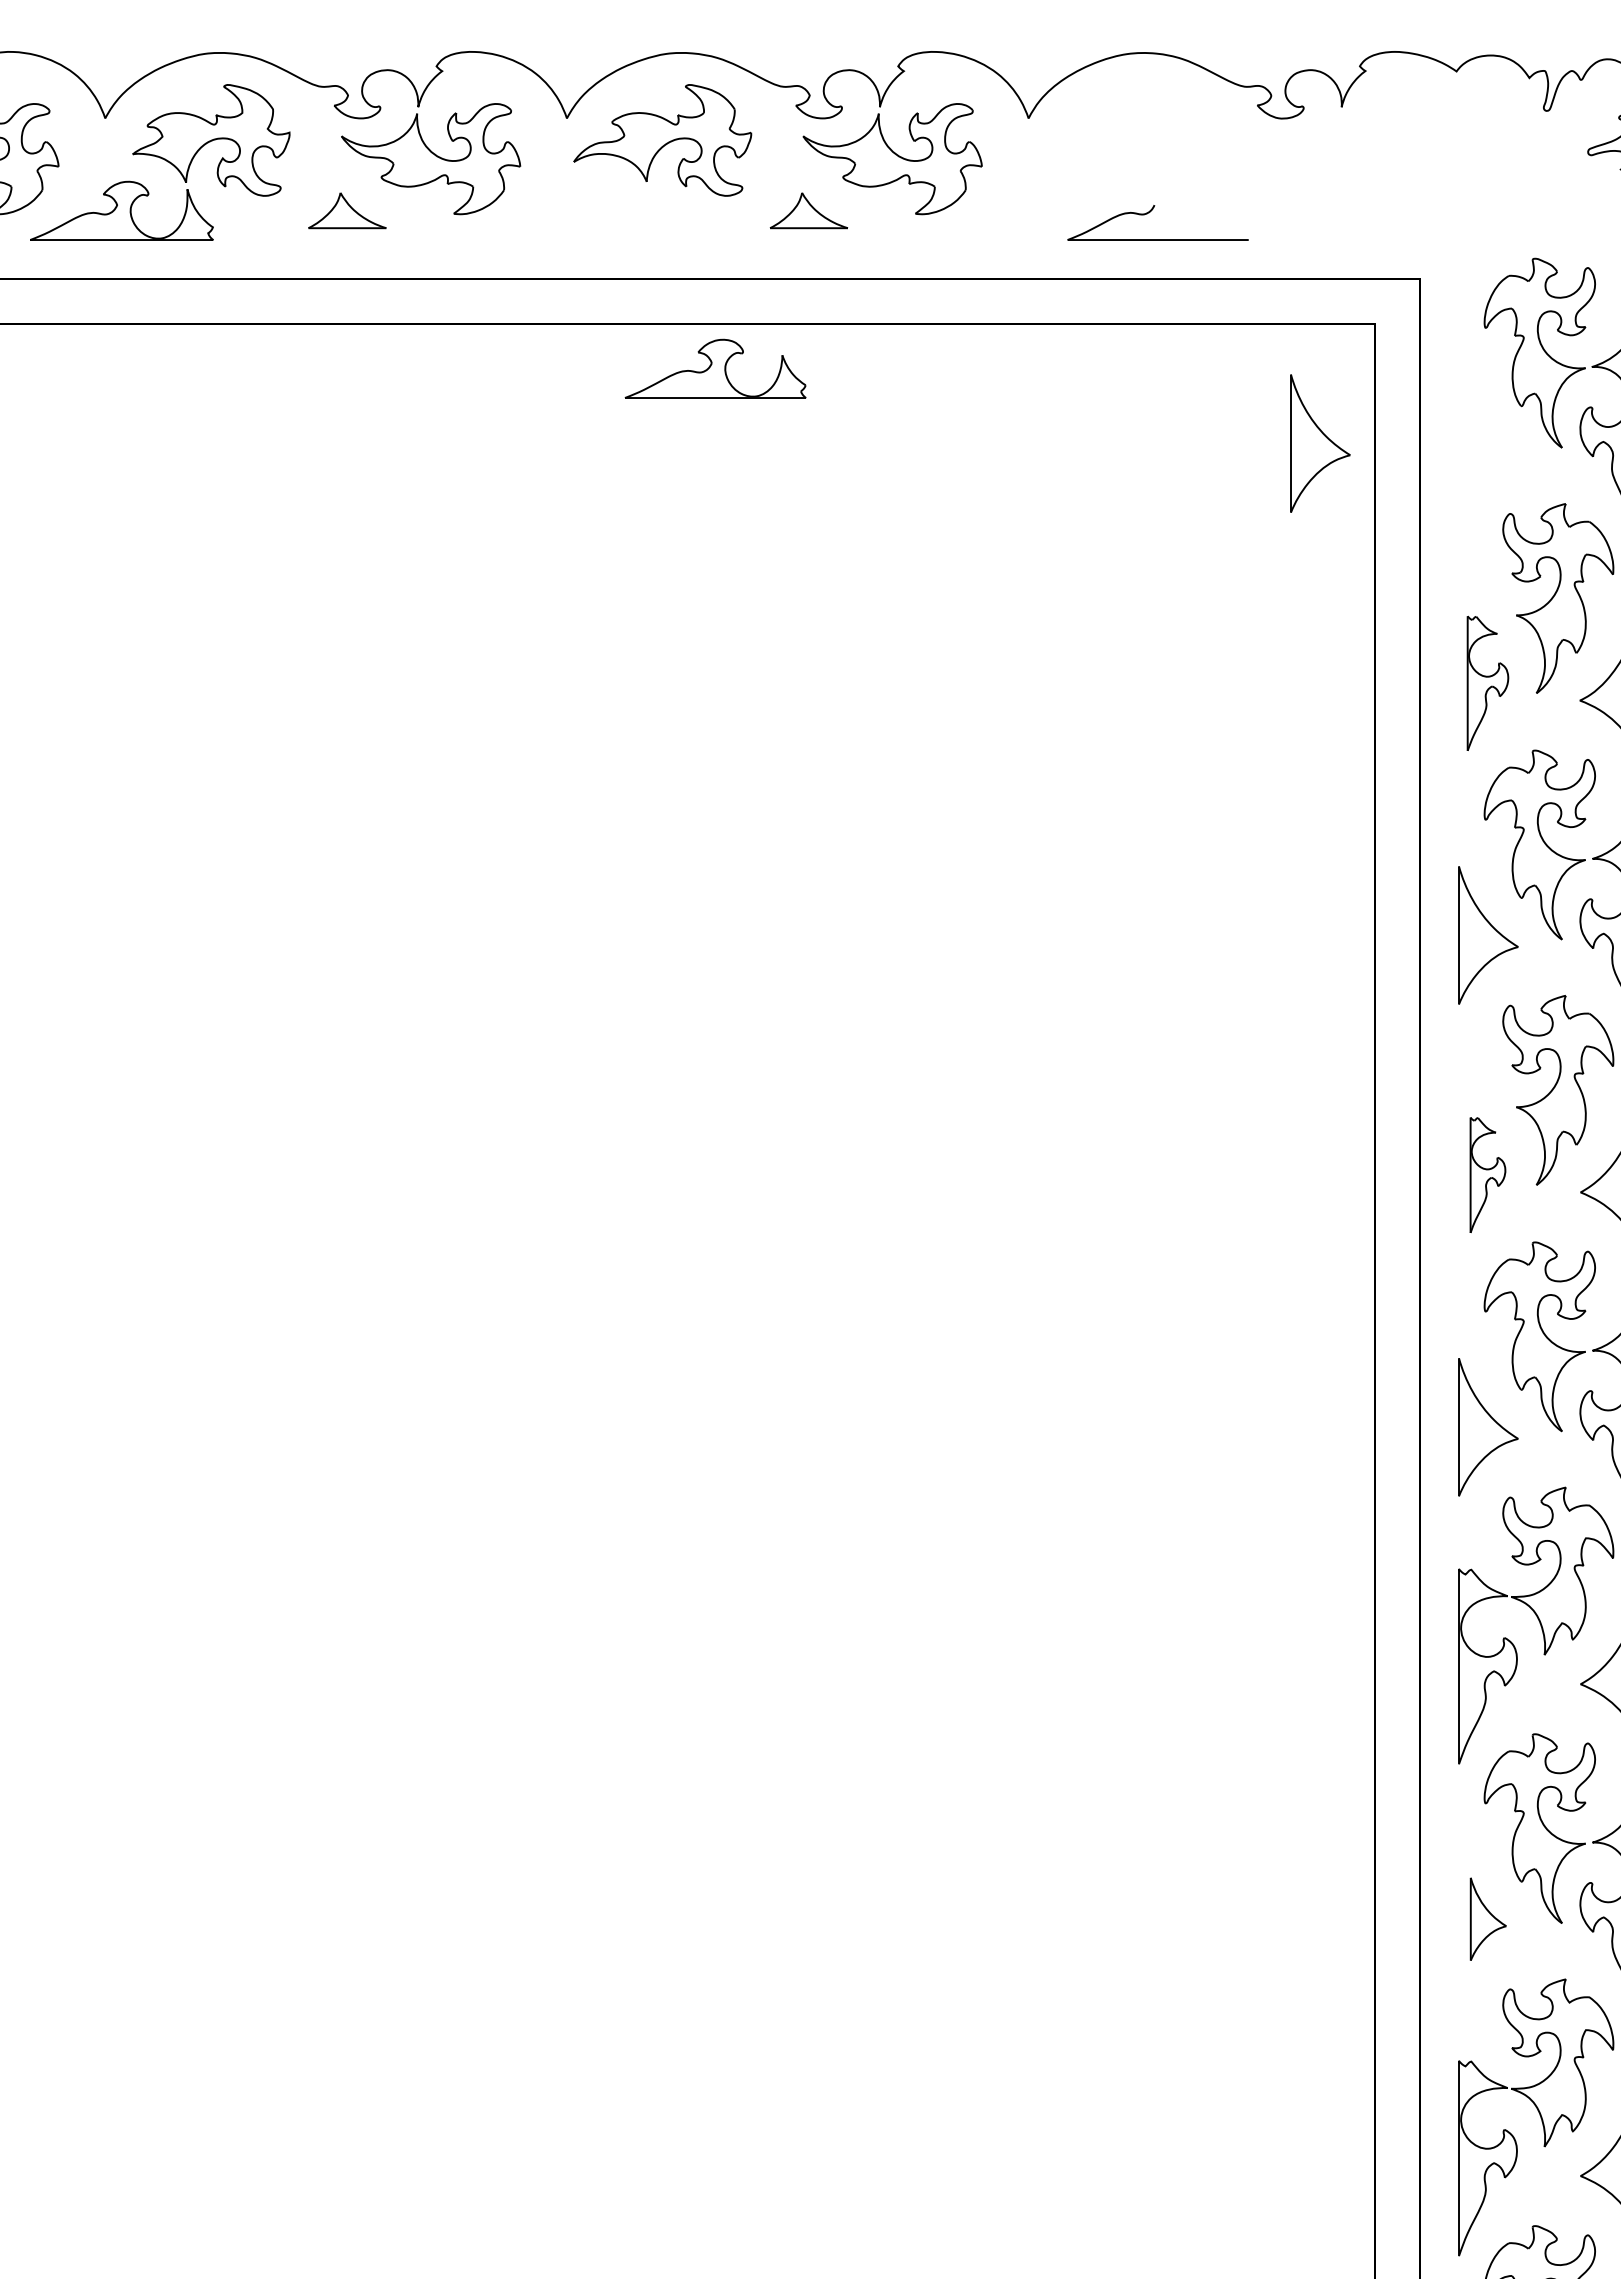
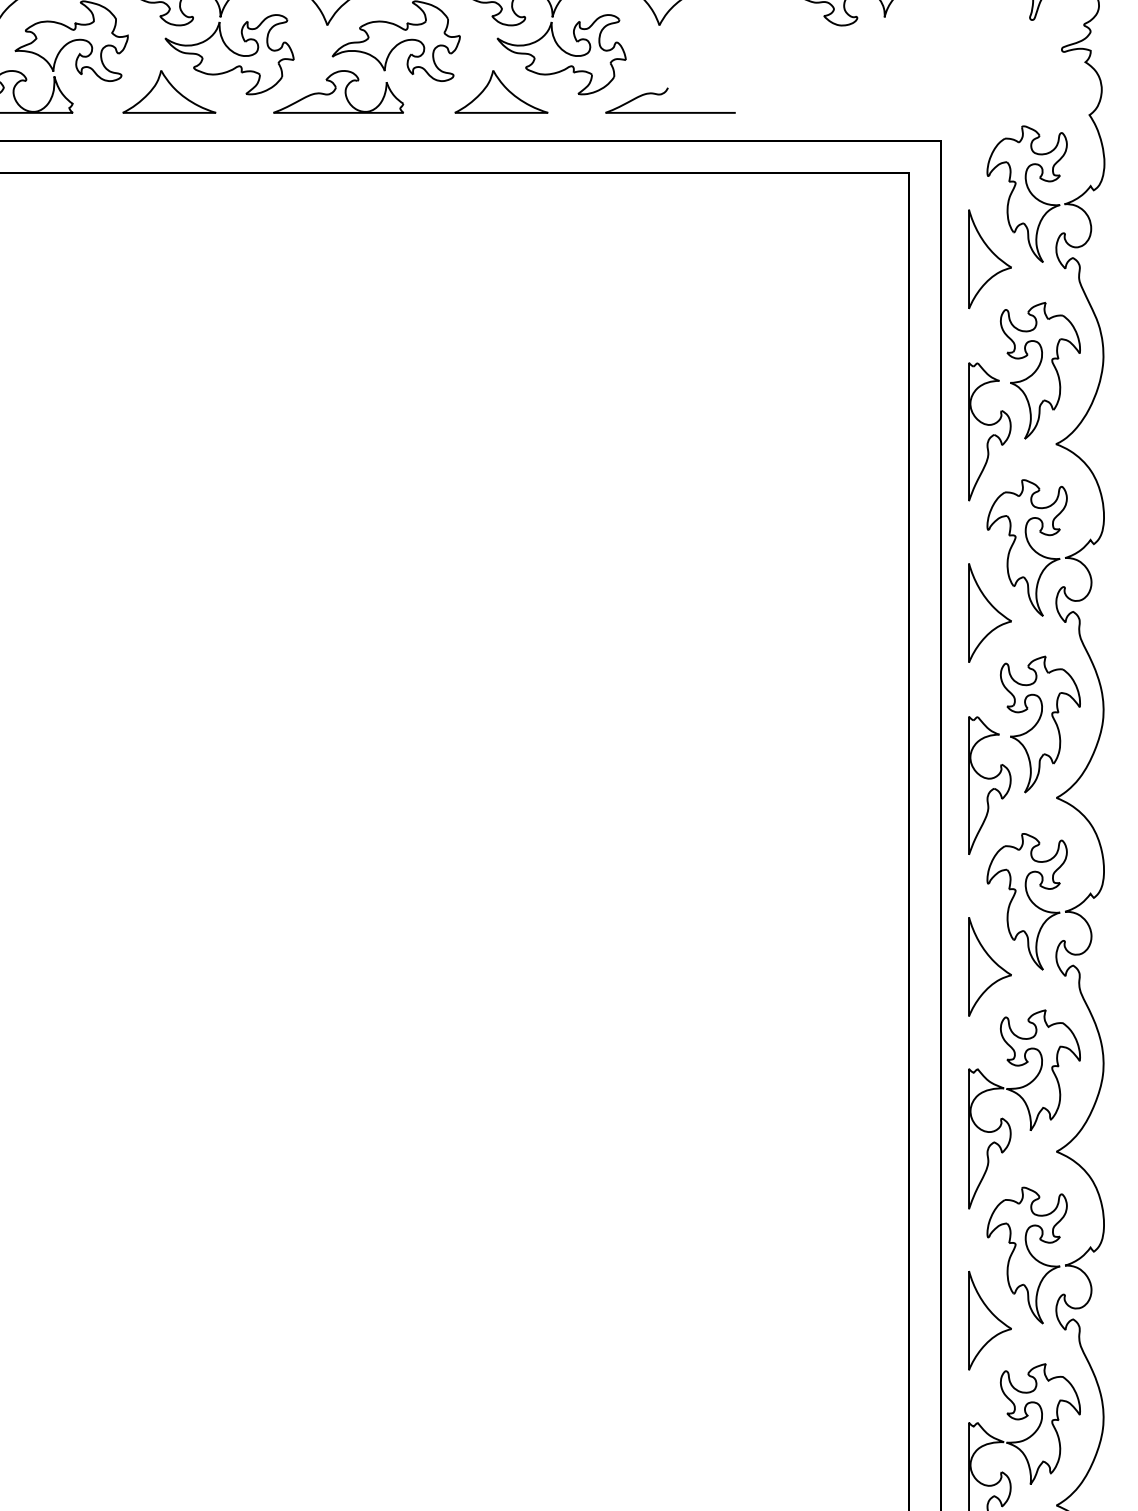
part: (347, 210) -> (169, 91), size x1.67
part: (808, 210) -> (501, 91), size x1.67
part: (1149, 213) -> (664, 93), moved
part: (715, 368) -> (338, 91), moved
part: (1320, 443) -> (990, 259), moved
part: (1487, 683) -> (989, 431), size x1.43
part: (1487, 1174) -> (989, 785), size x1.67
part: (1488, 1919) -> (990, 1320), size x1.67

